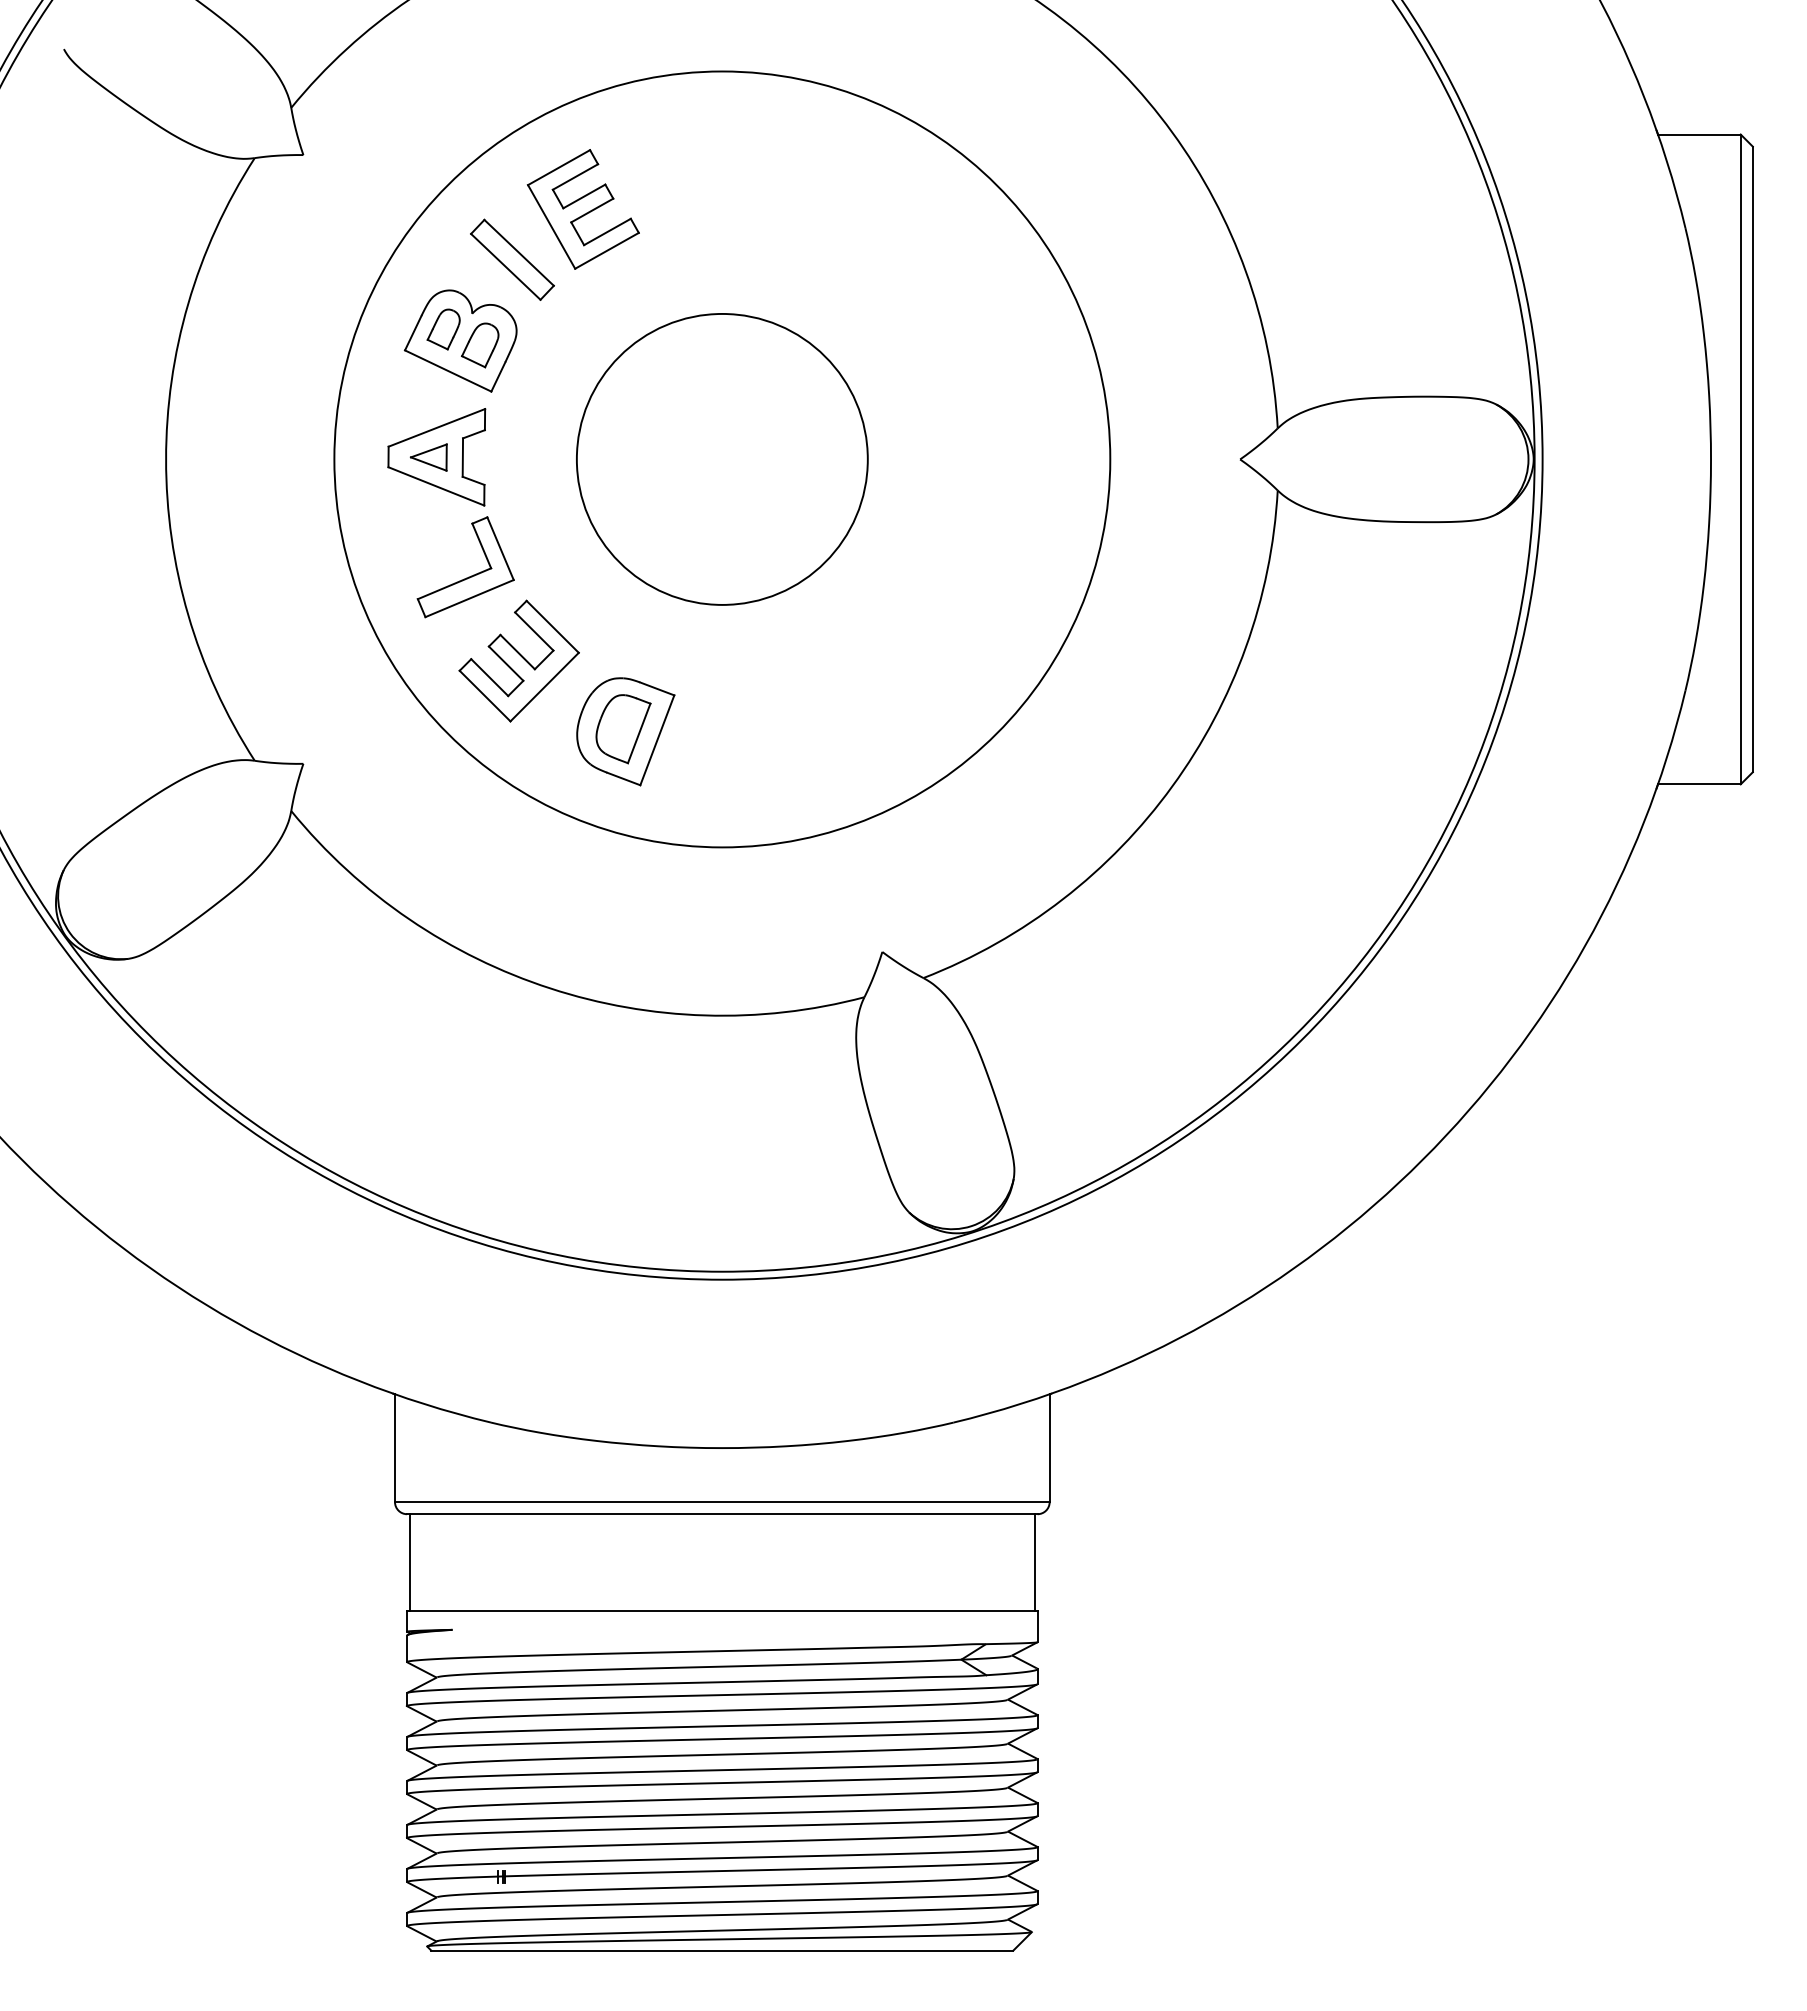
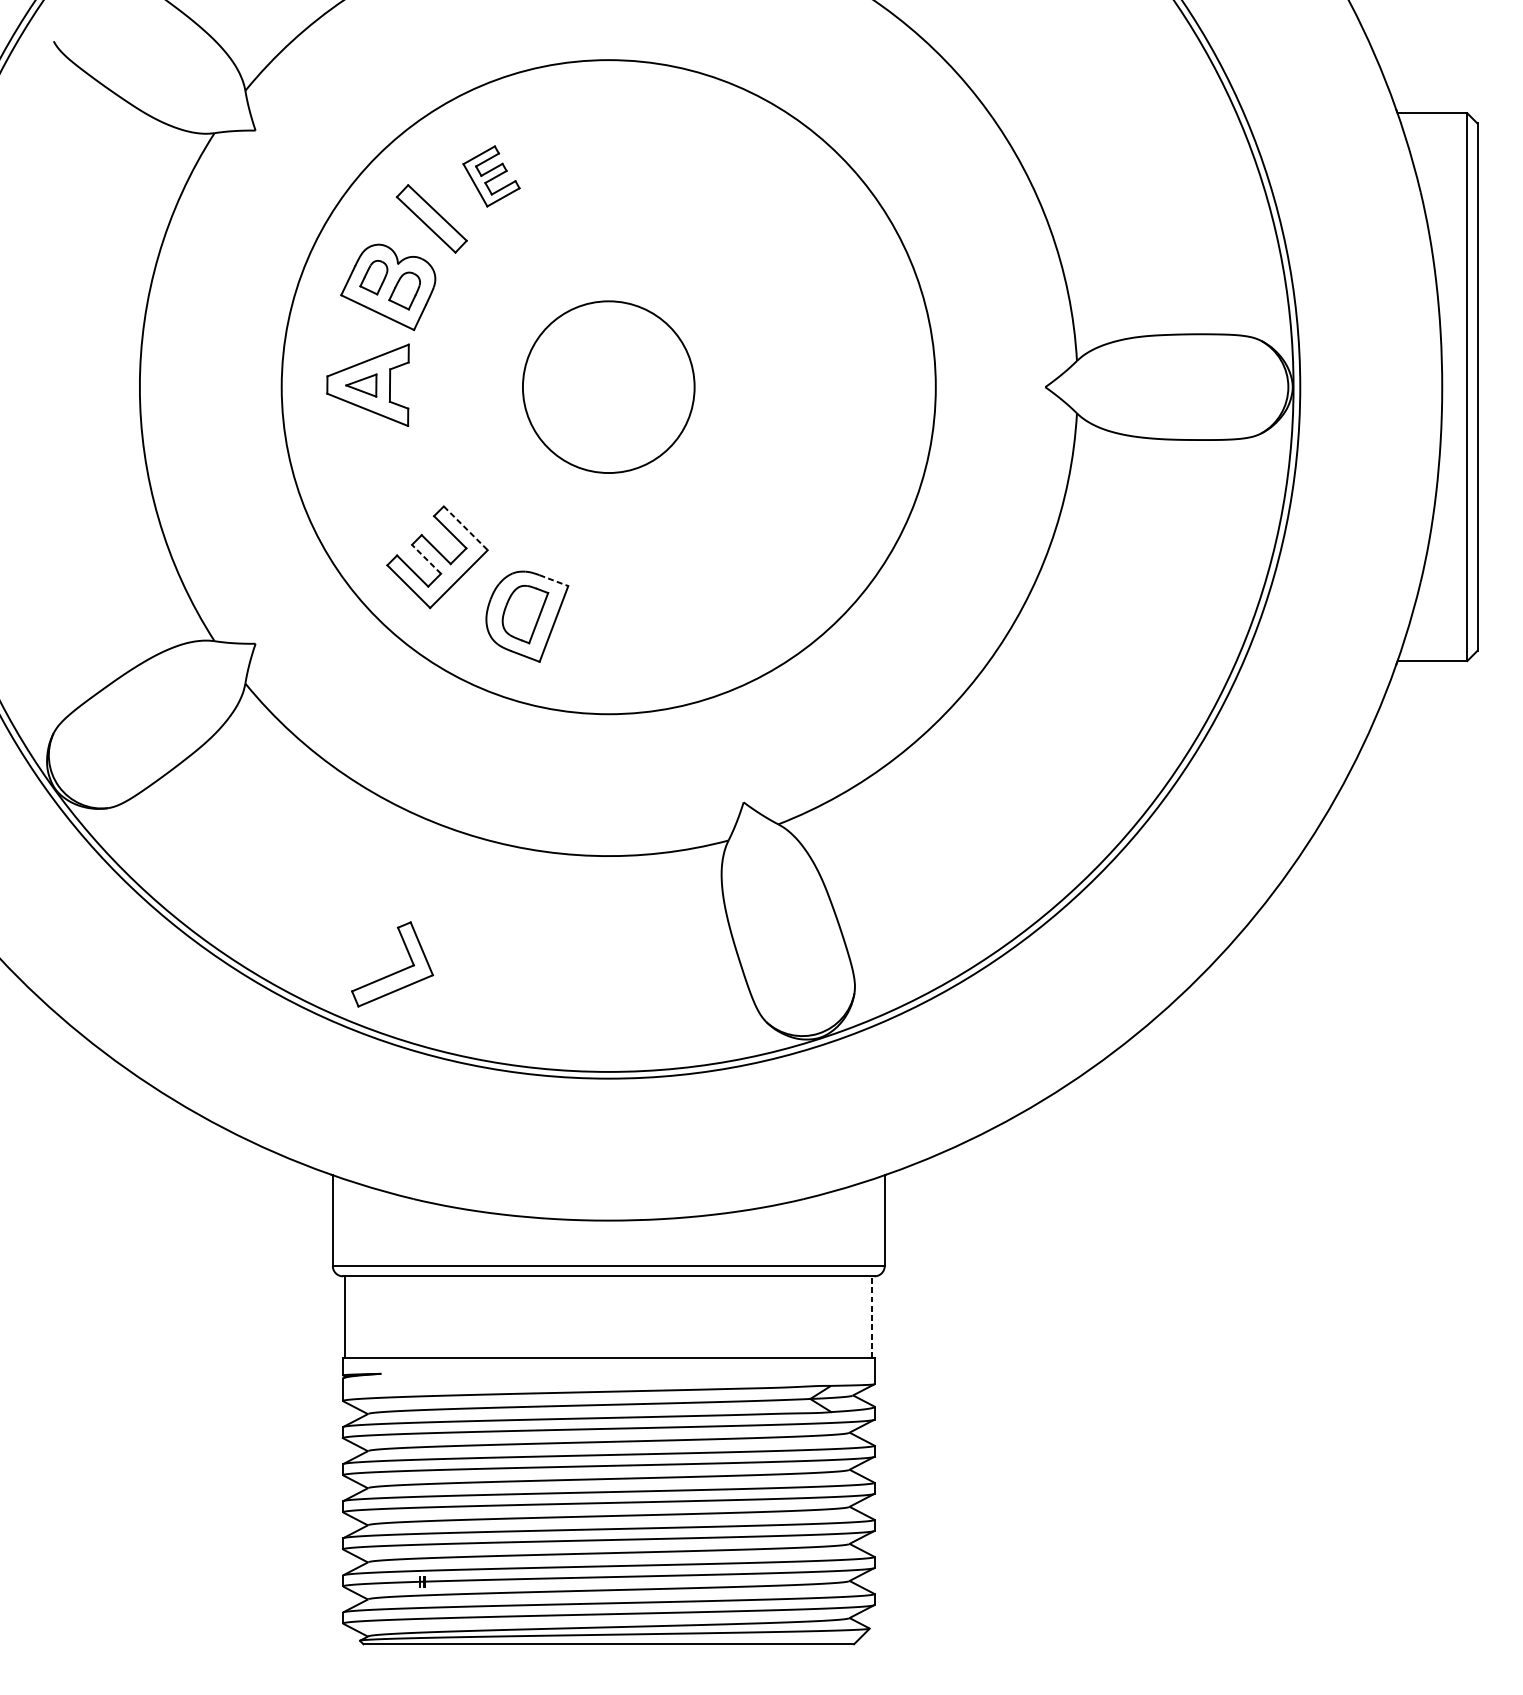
part: (582, 209) -> (490, 176), size x0.6
circle: (721, 458) -> (608, 386), size x0.7
part: (468, 576) -> (394, 972), moved
line: (552, 626) -> (465, 528), solid -> dashed
line: (505, 663) -> (425, 559), solid -> dashed
line: (657, 689) -> (554, 581), solid -> dashed
line: (1035, 1562) -> (872, 1317), solid -> dashed

